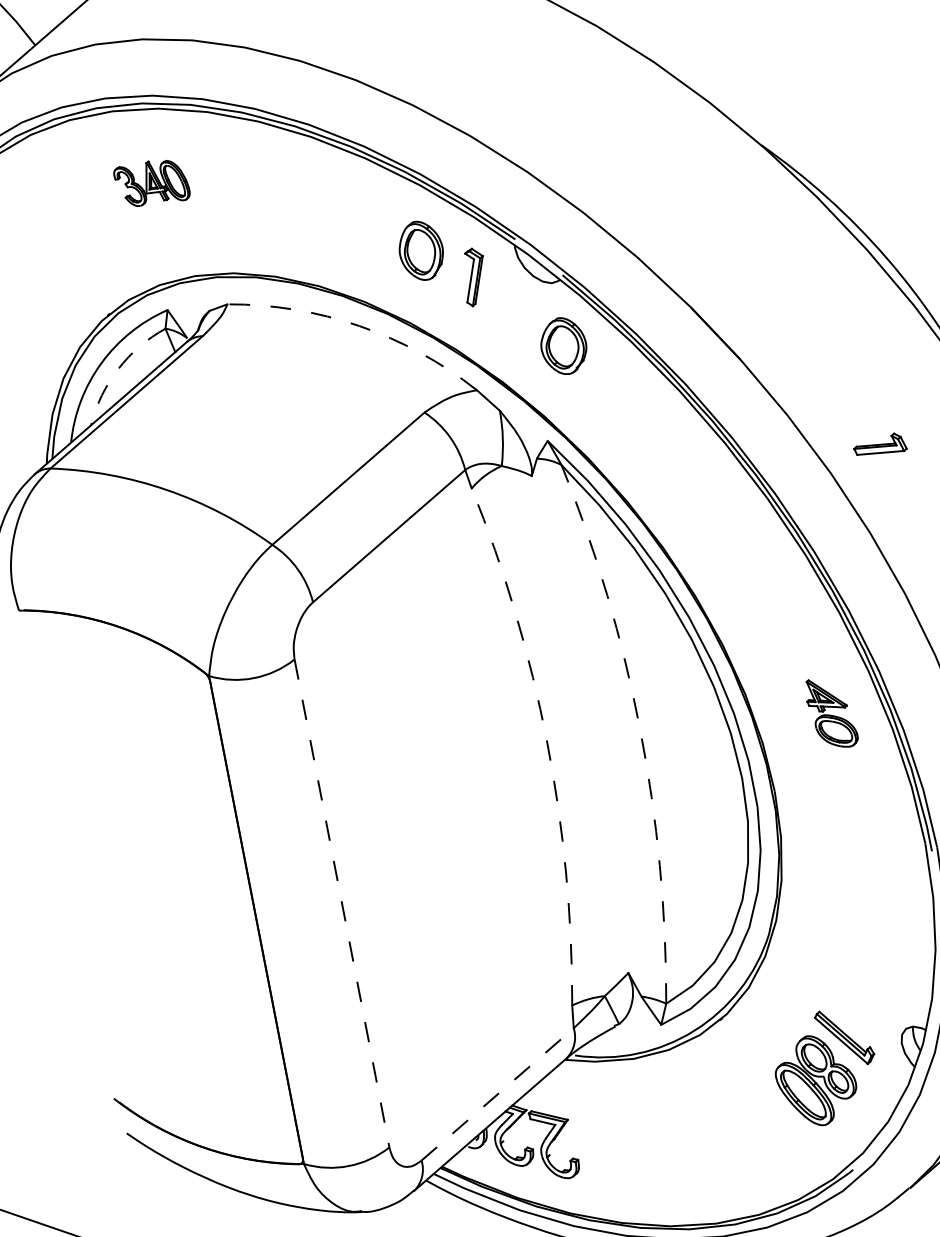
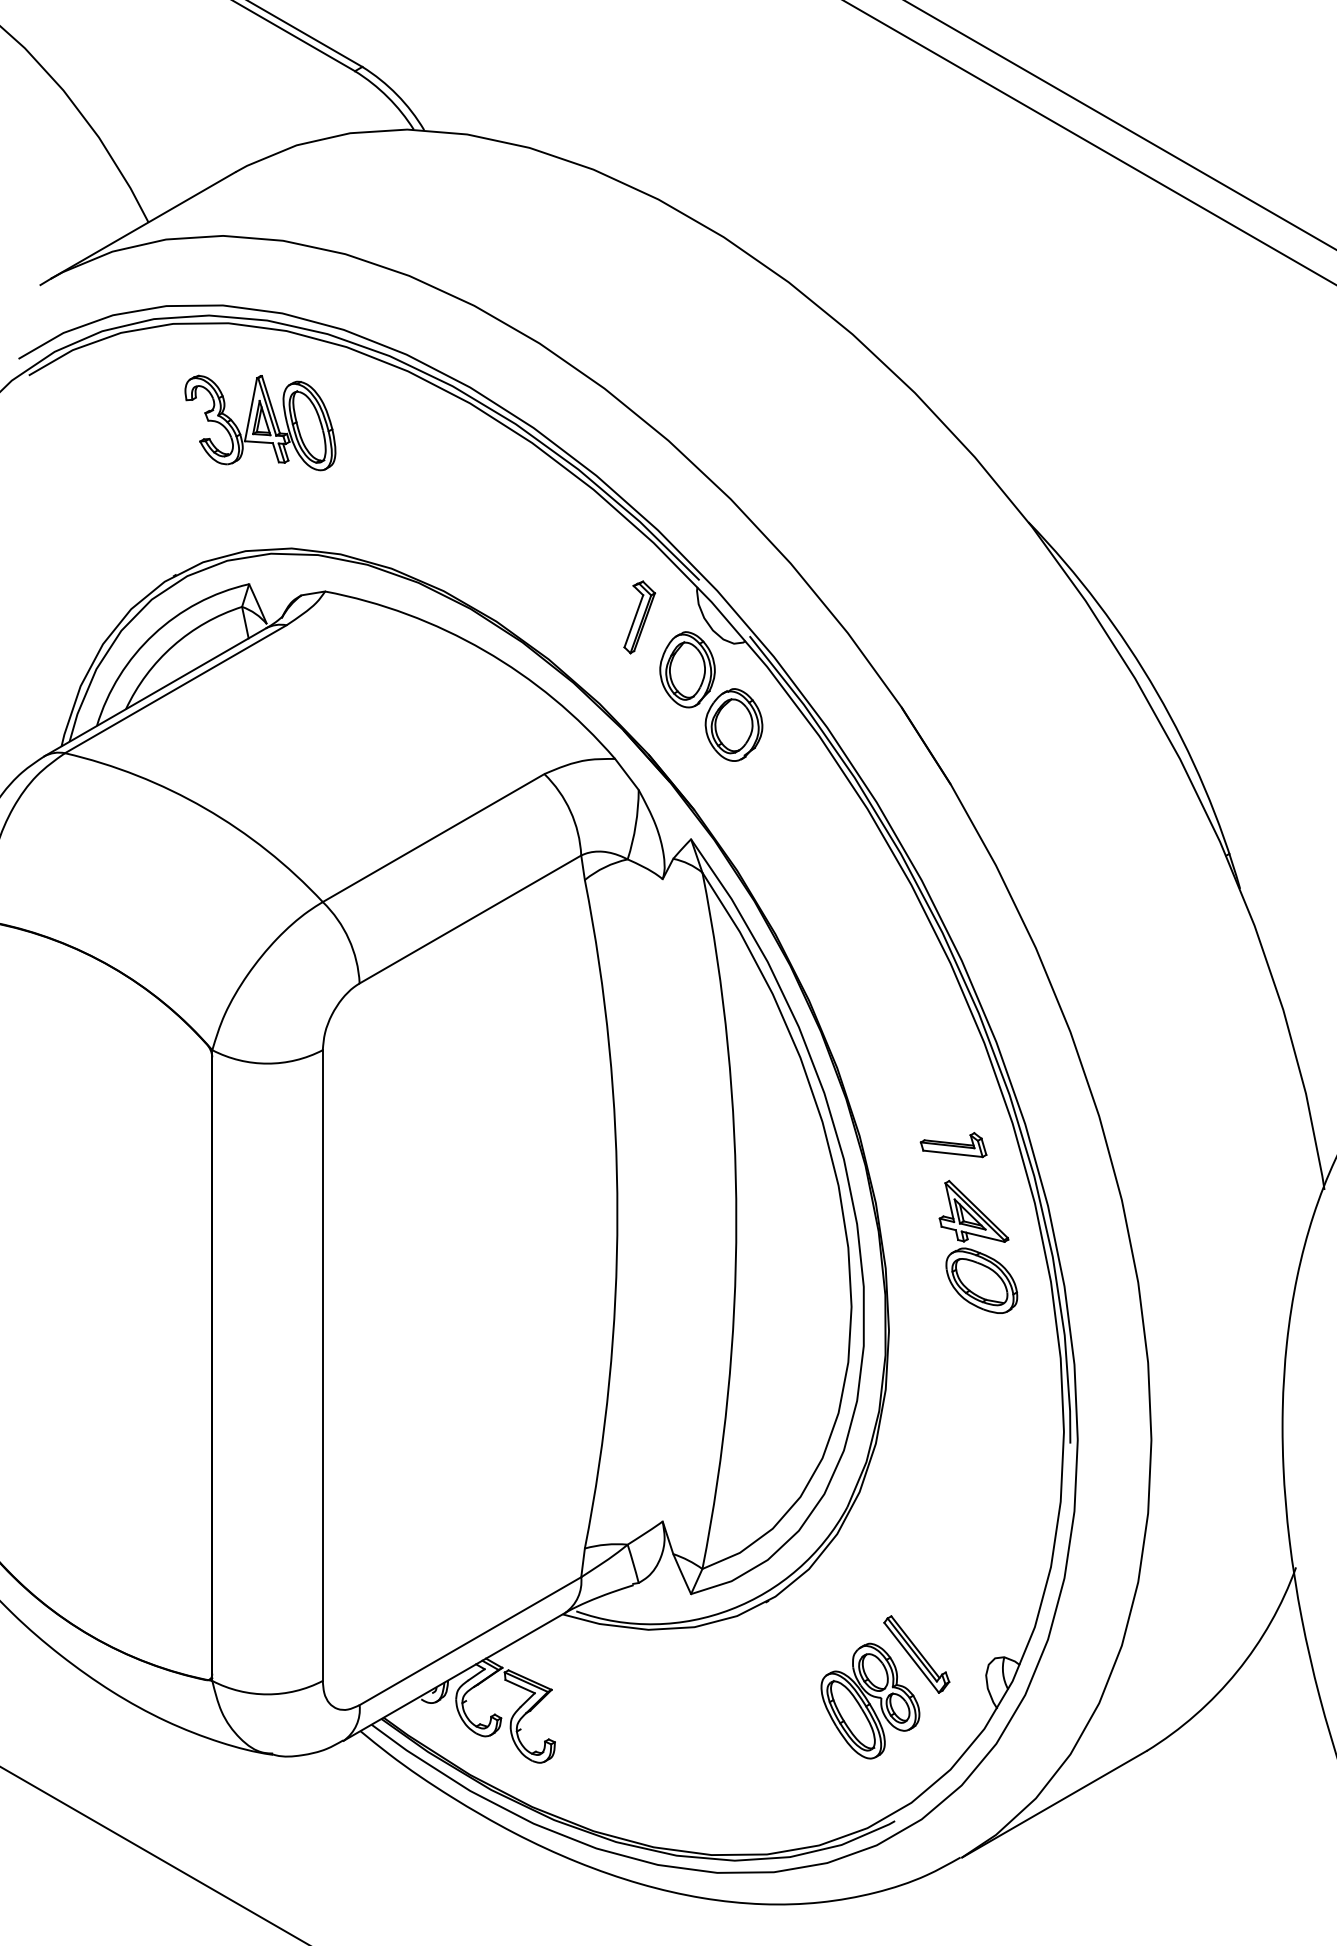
part: (152, 183) -> (260, 422), size x1.67
part: (421, 250) -> (687, 669), moved
arc: (359, 326) -> (484, 650), dashed -> solid
arc: (118, 368) -> (173, 645), dashed -> solid
part: (879, 446) -> (953, 1145), moved
part: (831, 712) -> (978, 1246), size x1.43
arc: (640, 729) -> (736, 1220), dashed -> solid
arc: (547, 742) -> (617, 1214), dashed -> solid
line: (341, 904) -> (322, 1366), dashed -> solid
line: (497, 1094) -> (470, 1641), dashed -> solid

